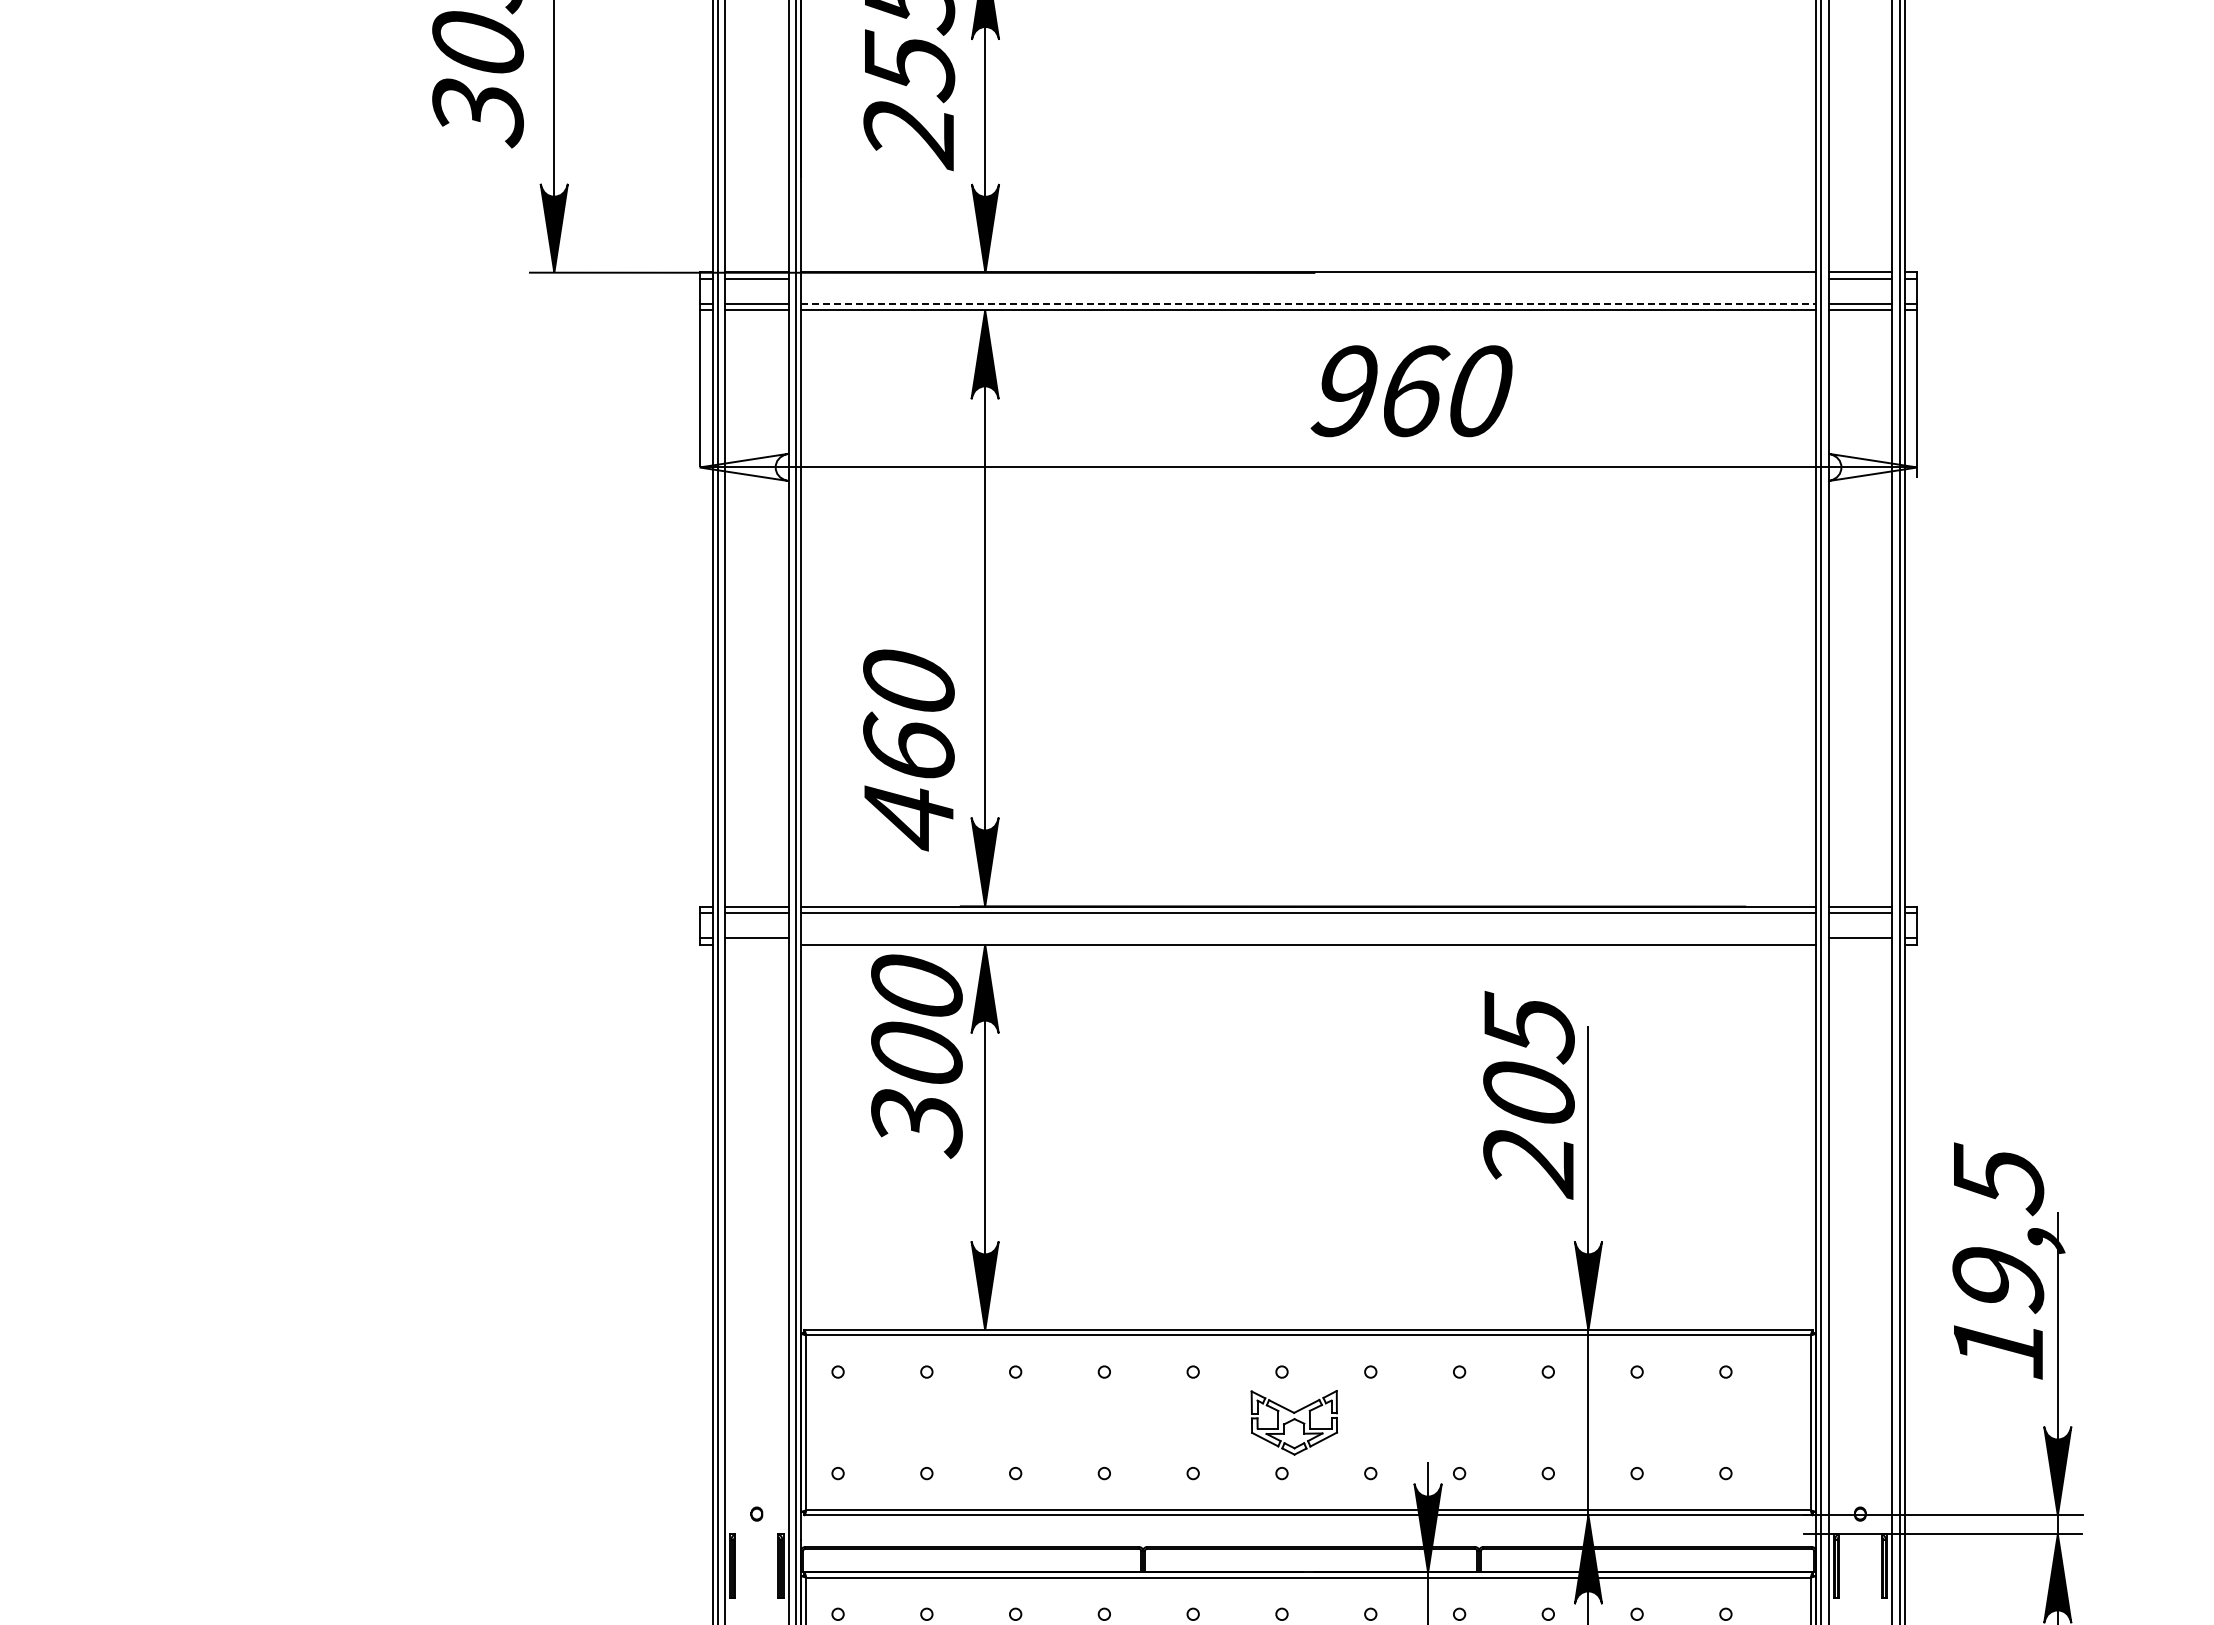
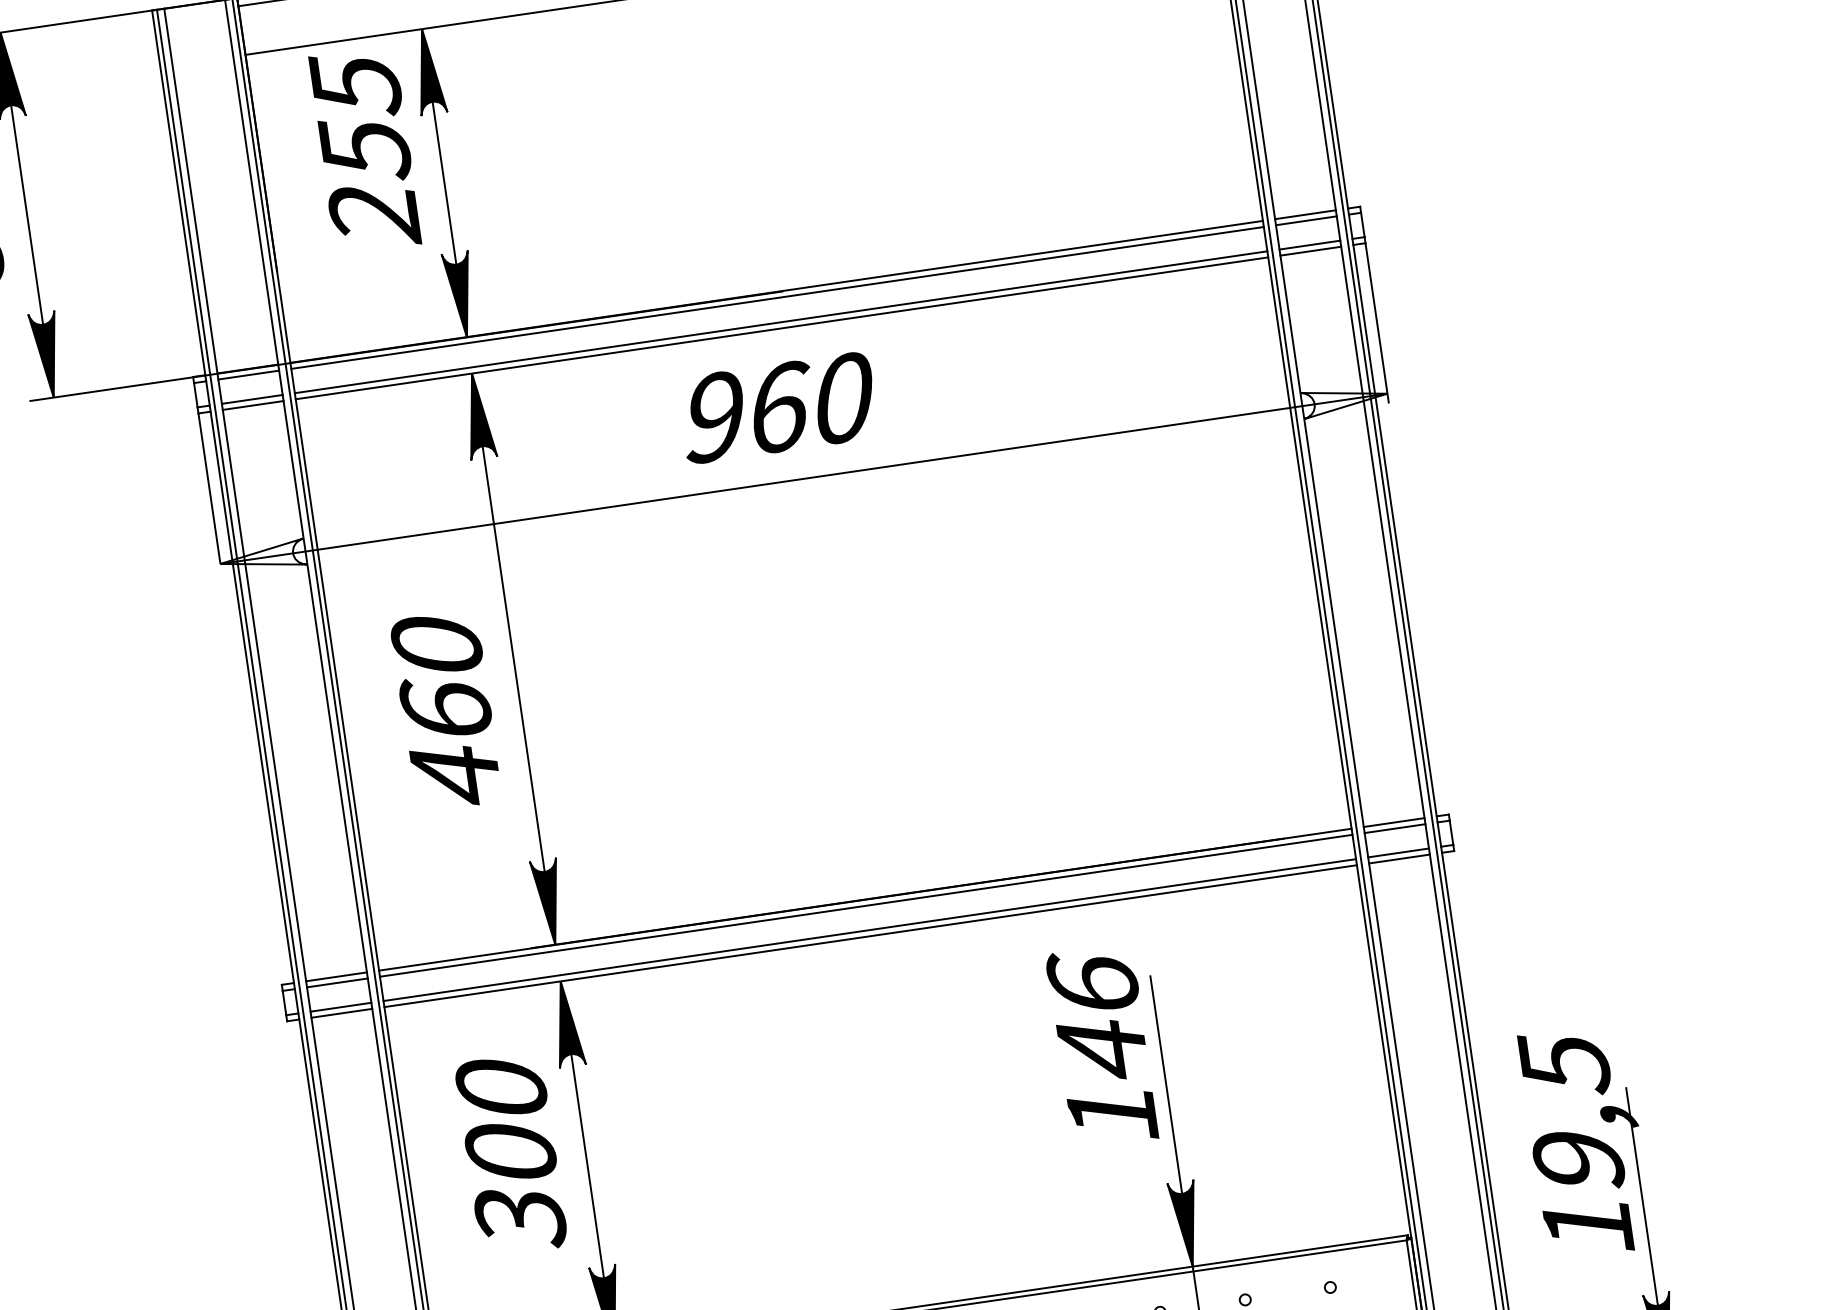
line: (1308, 278) -> (777, 297), added
line: (1309, 304) -> (782, 322), dashed -> solid
text: (1411, 391) -> (777, 408), moved
text: (908, 750) -> (446, 711), moved
line: (1308, 938) -> (869, 930), added
line: (756, 944) -> (341, 1013), added
line: (1860, 944) -> (1399, 858), added
text: (916, 1056) -> (510, 1154), moved
text: (1528, 1094) -> (1102, 1049), 205 -> 146

